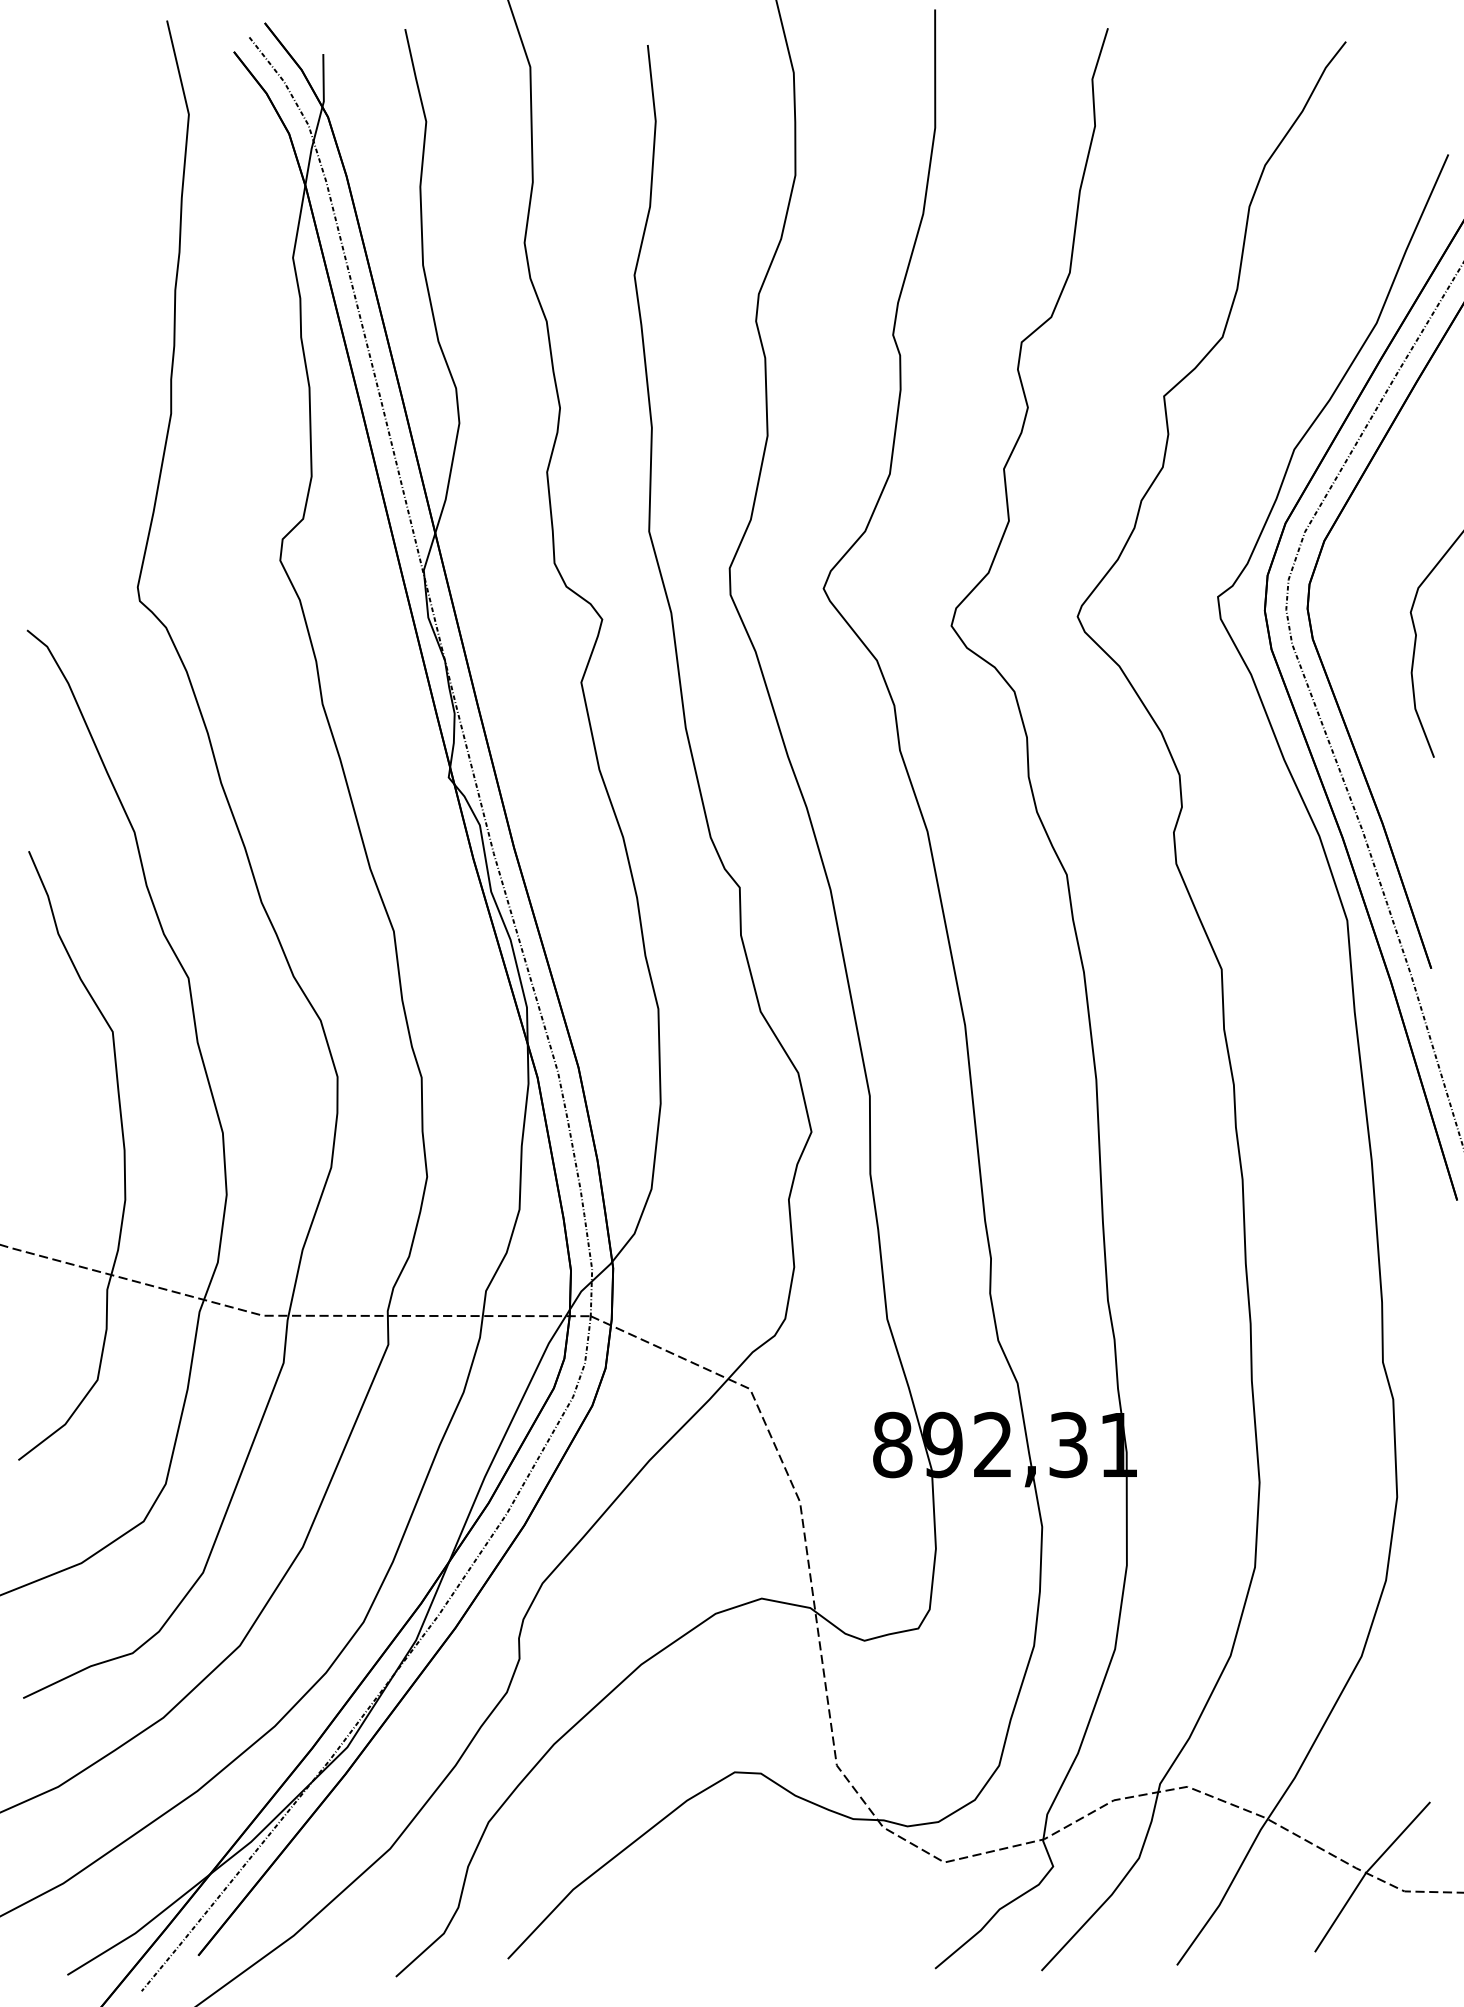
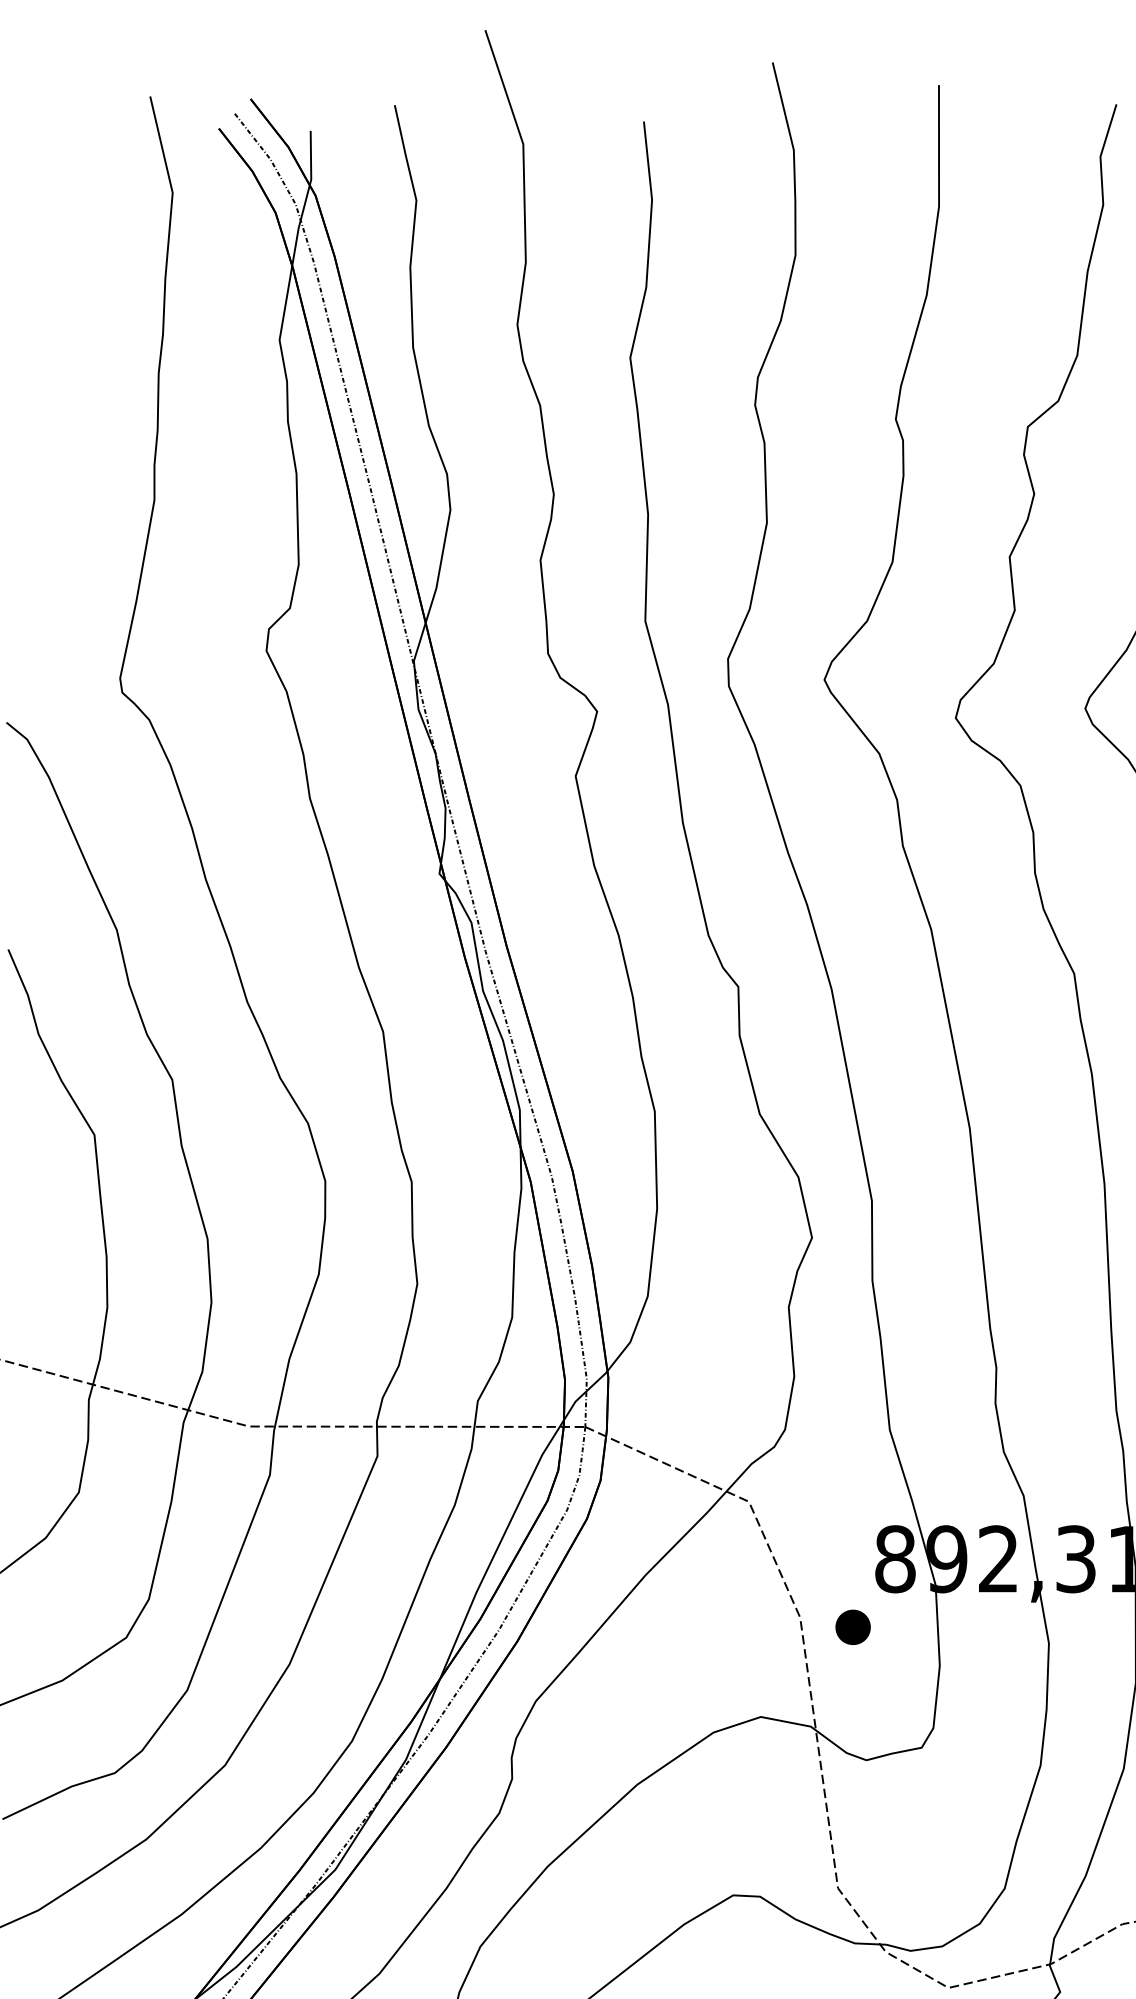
part: (851, 1511) -> (853, 1627), added

